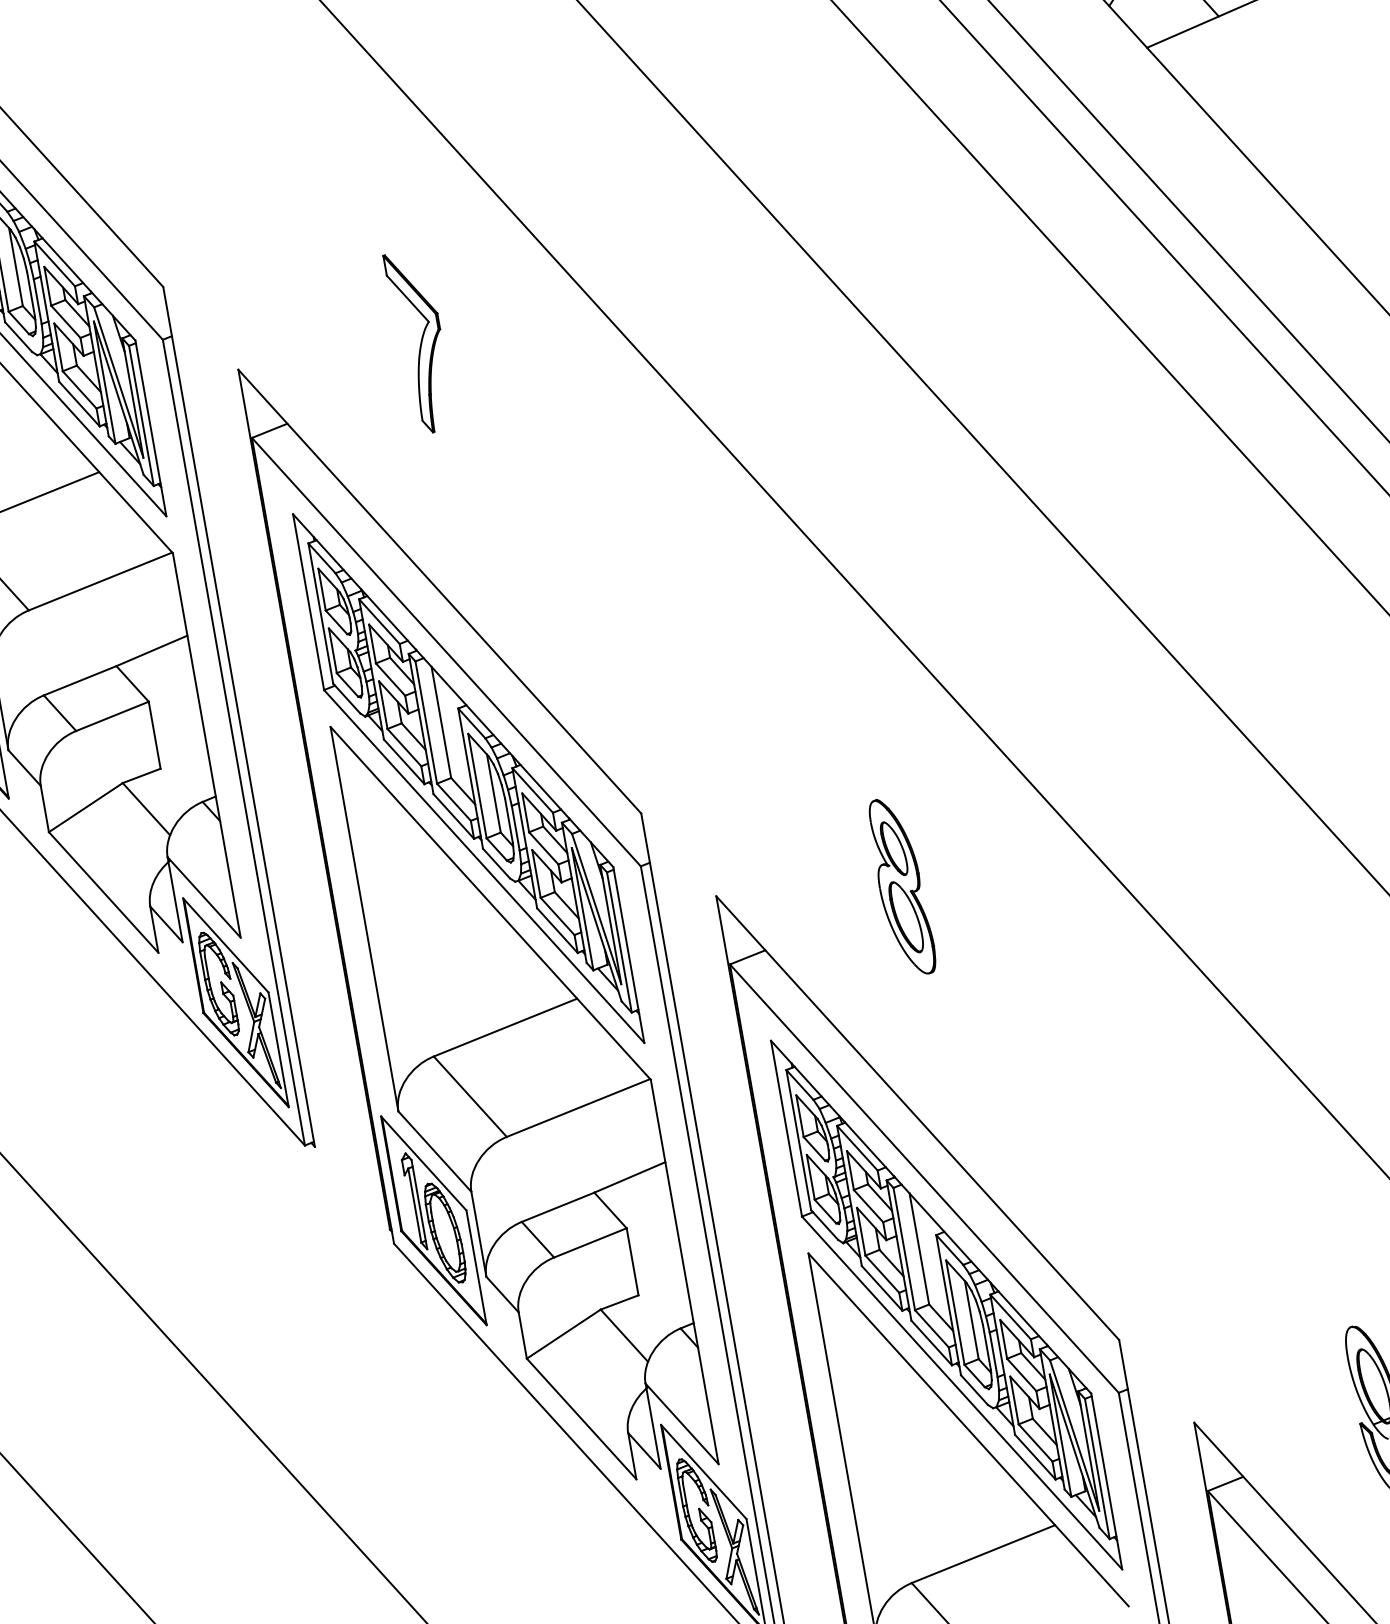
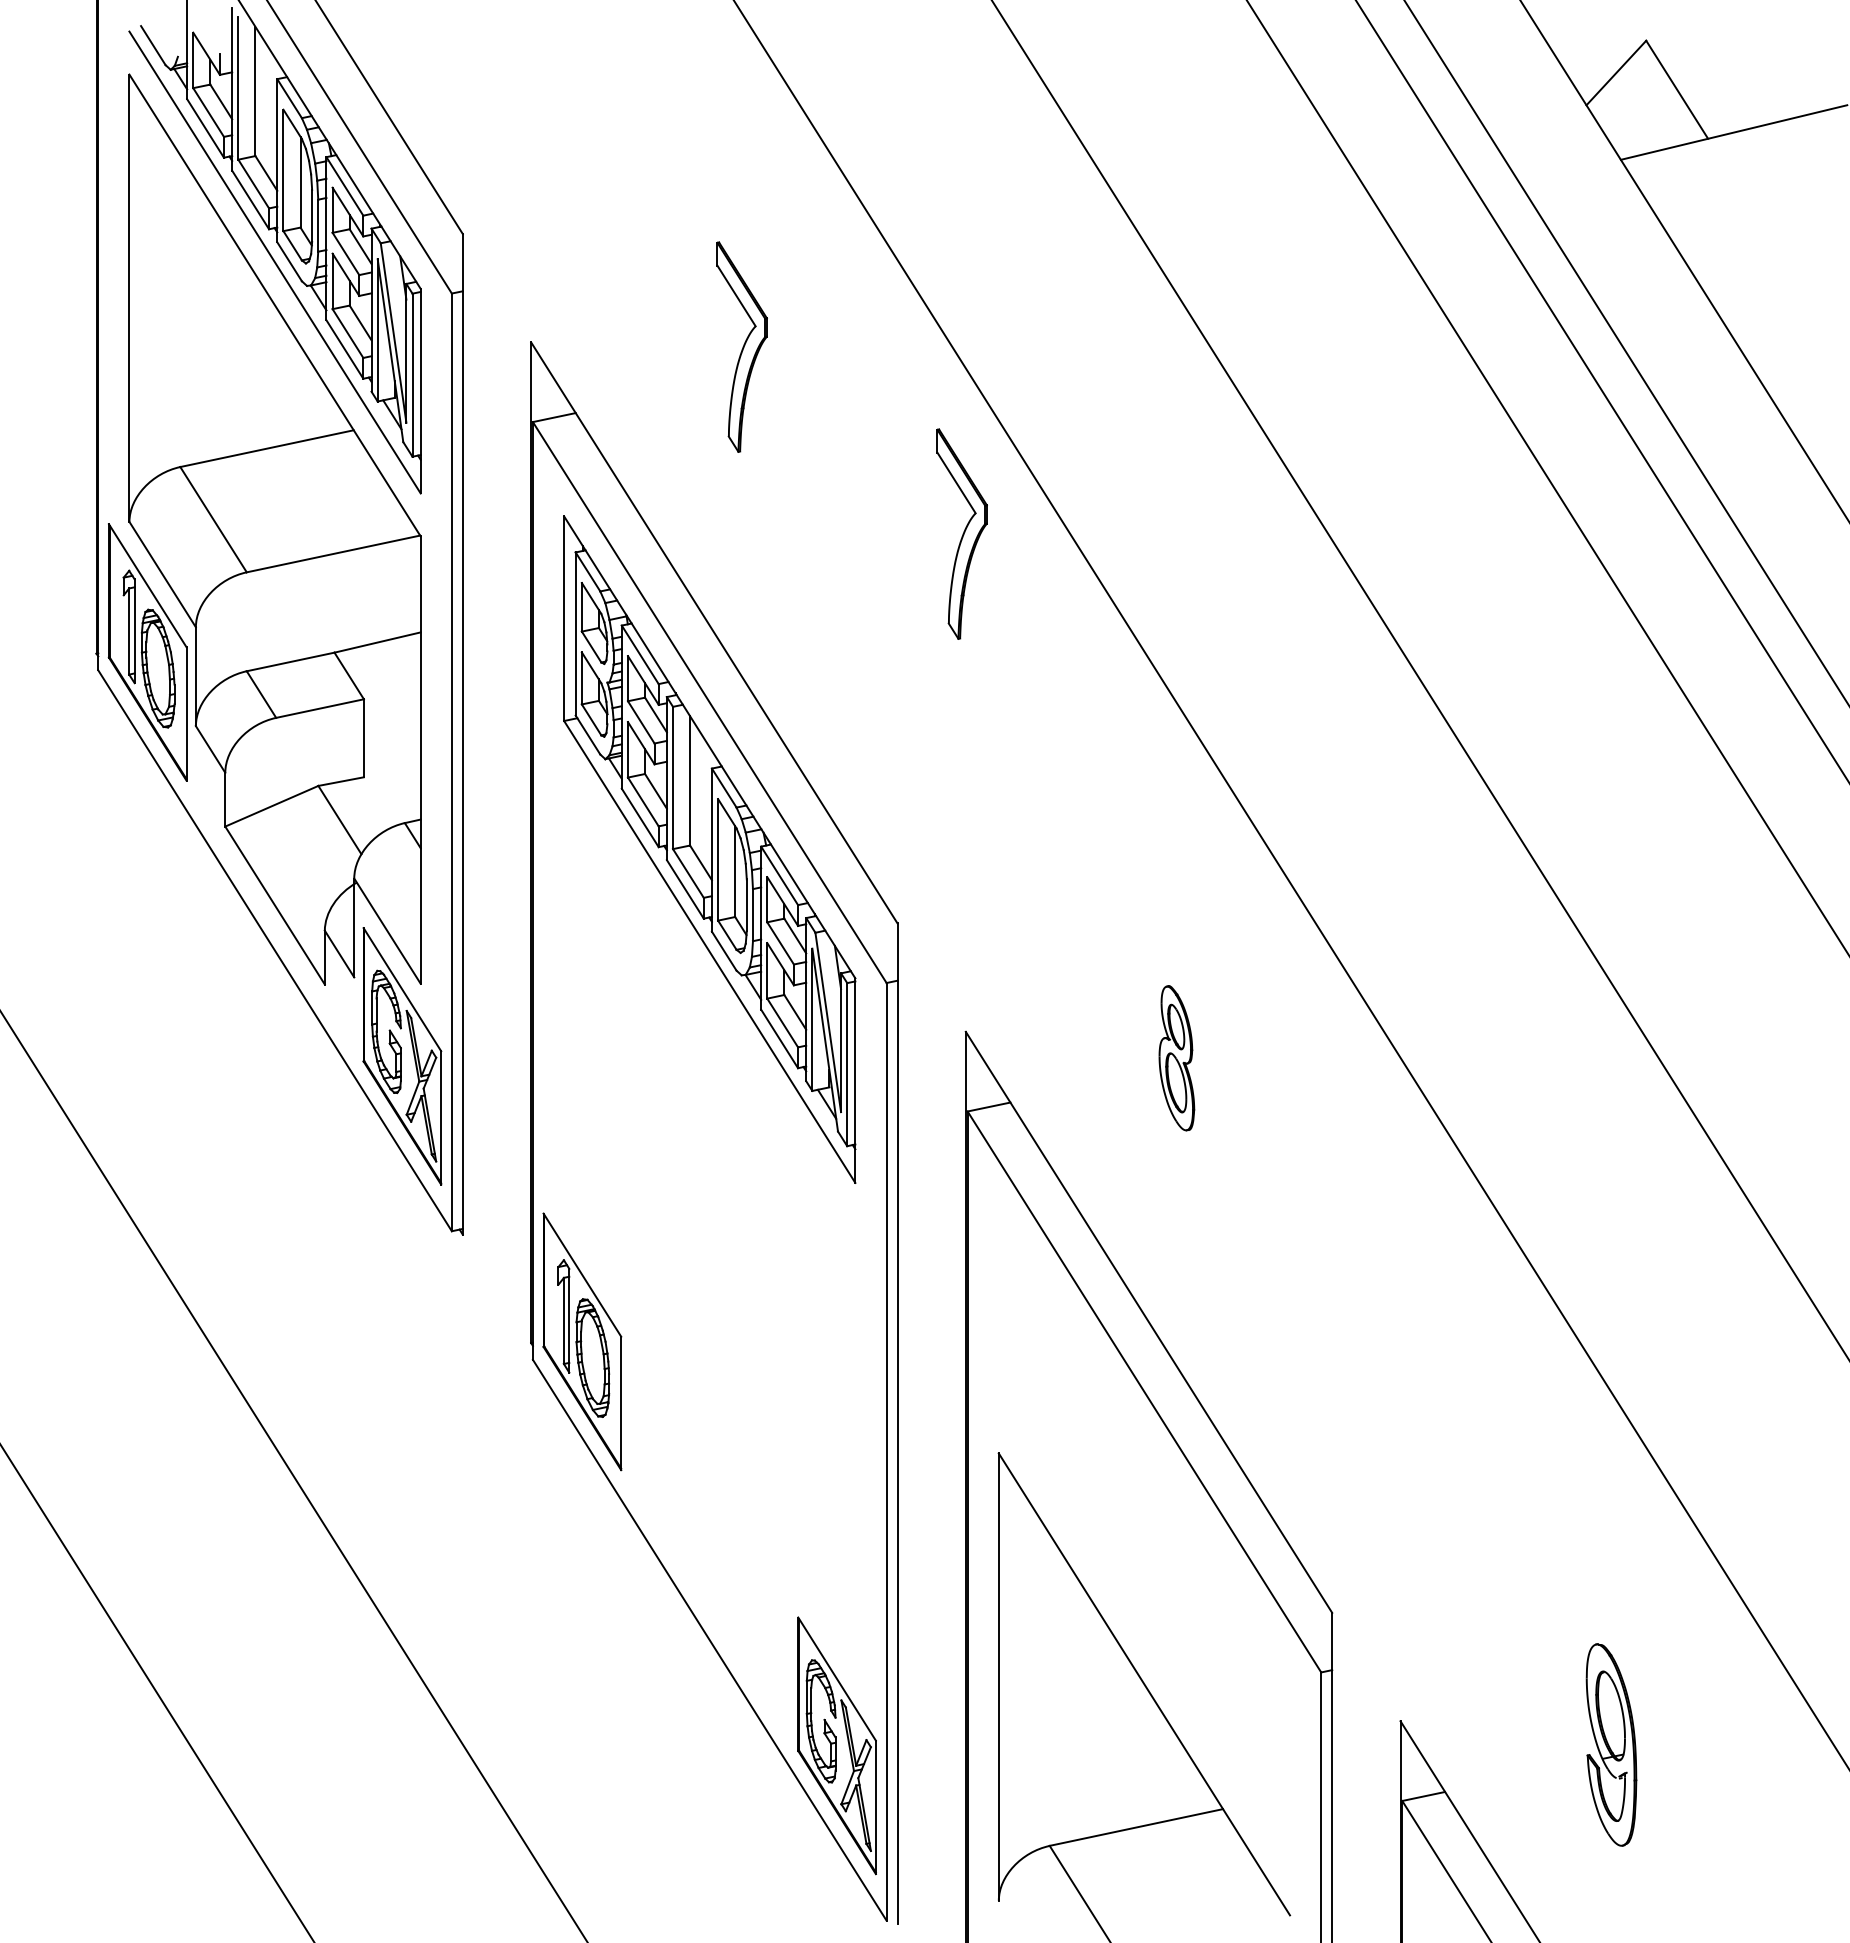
part: (637, 468) -> (961, 533), added
part: (901, 887) -> (1176, 1058), size x0.7
part: (524, 1095) -> (709, 1218), removed
part: (946, 1304) -> (1144, 1538), removed

